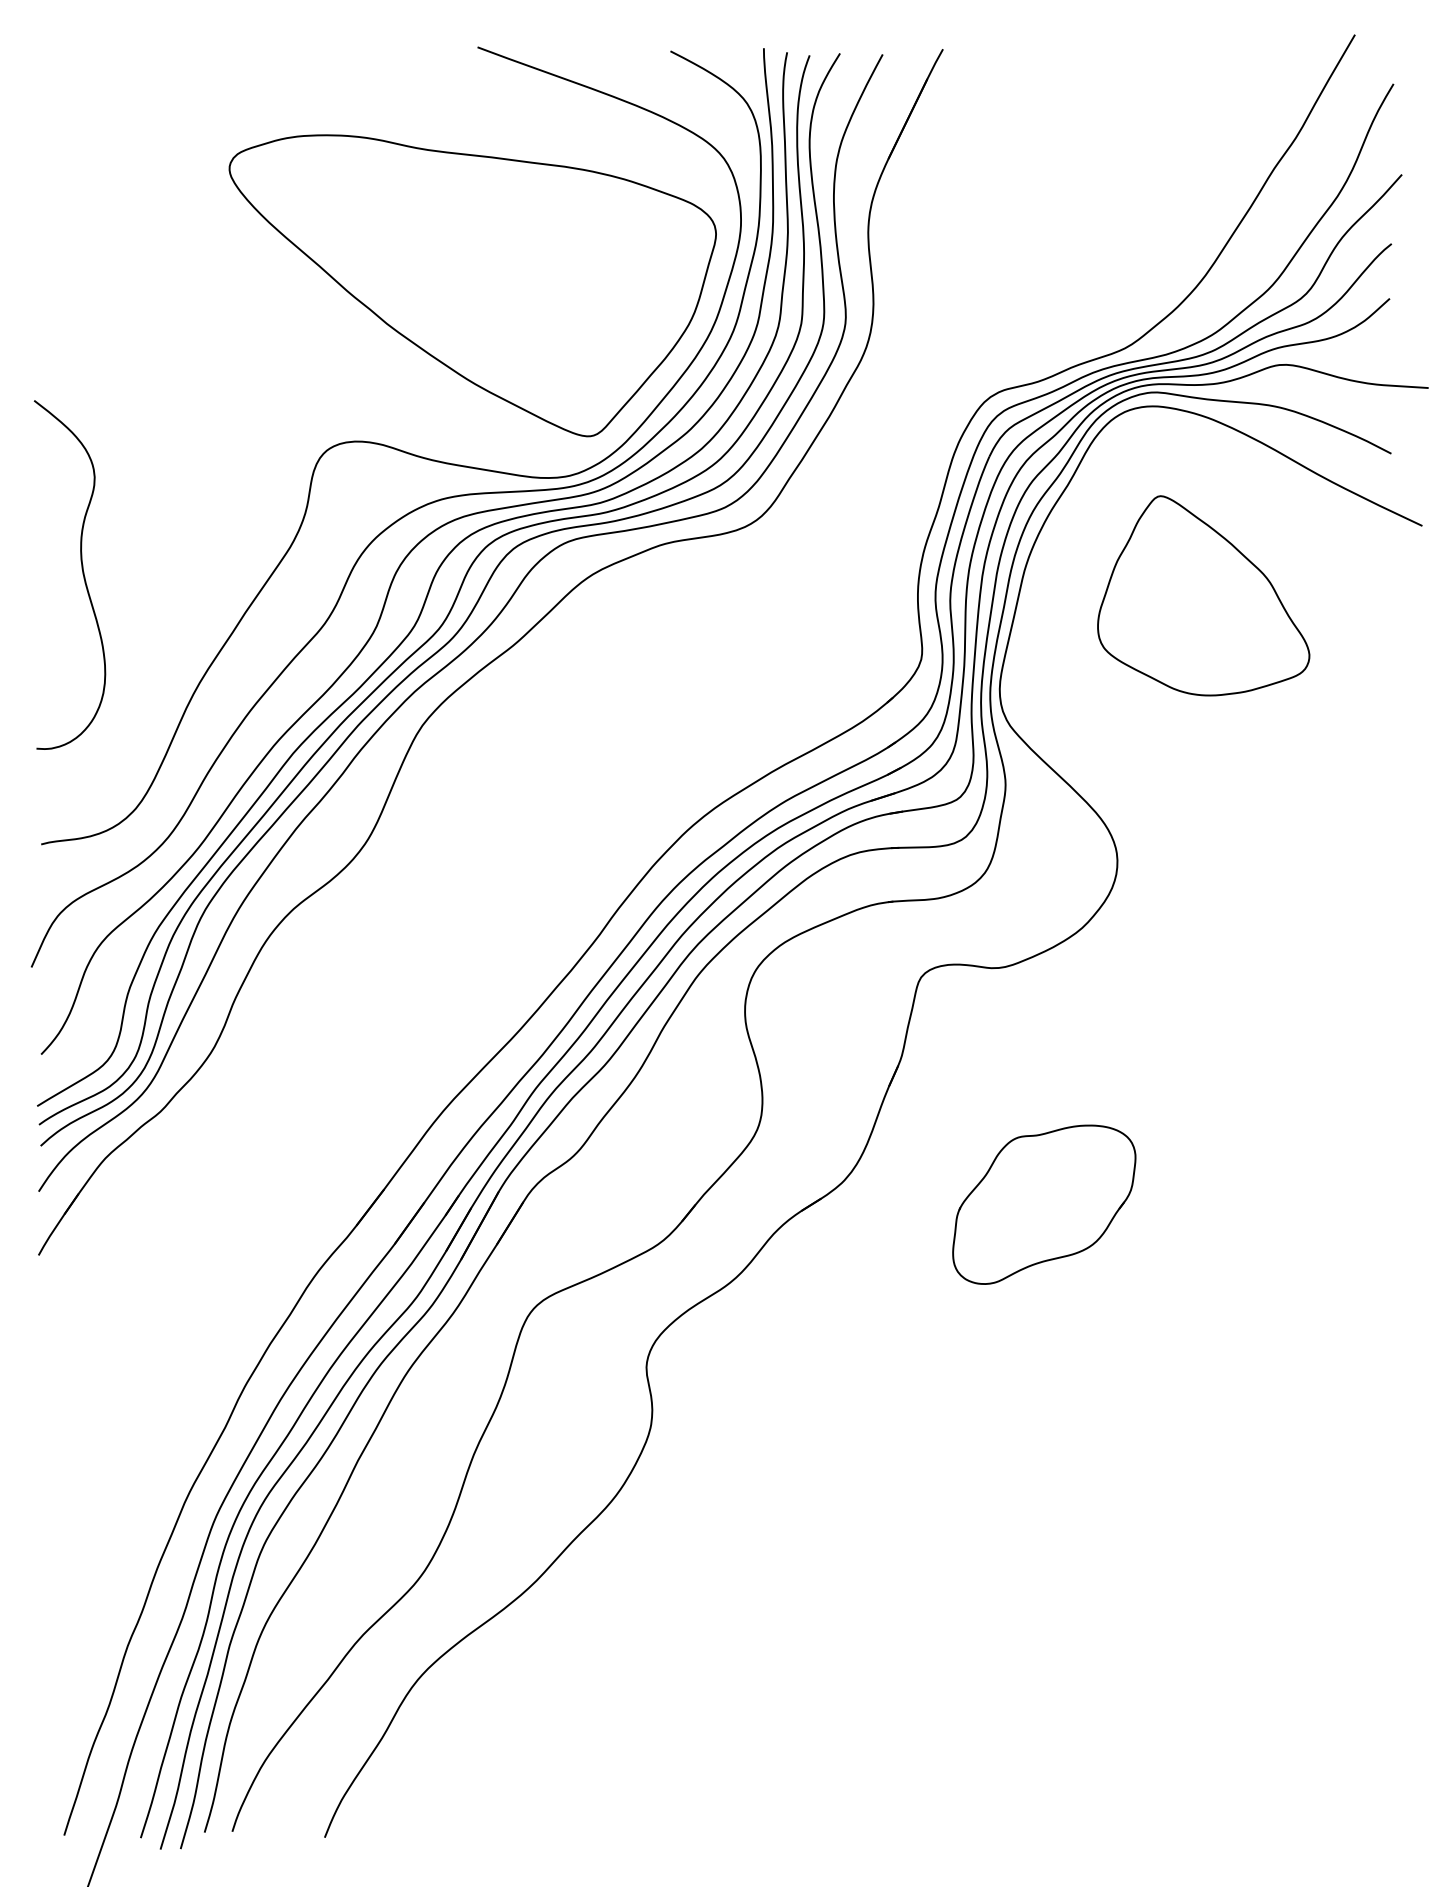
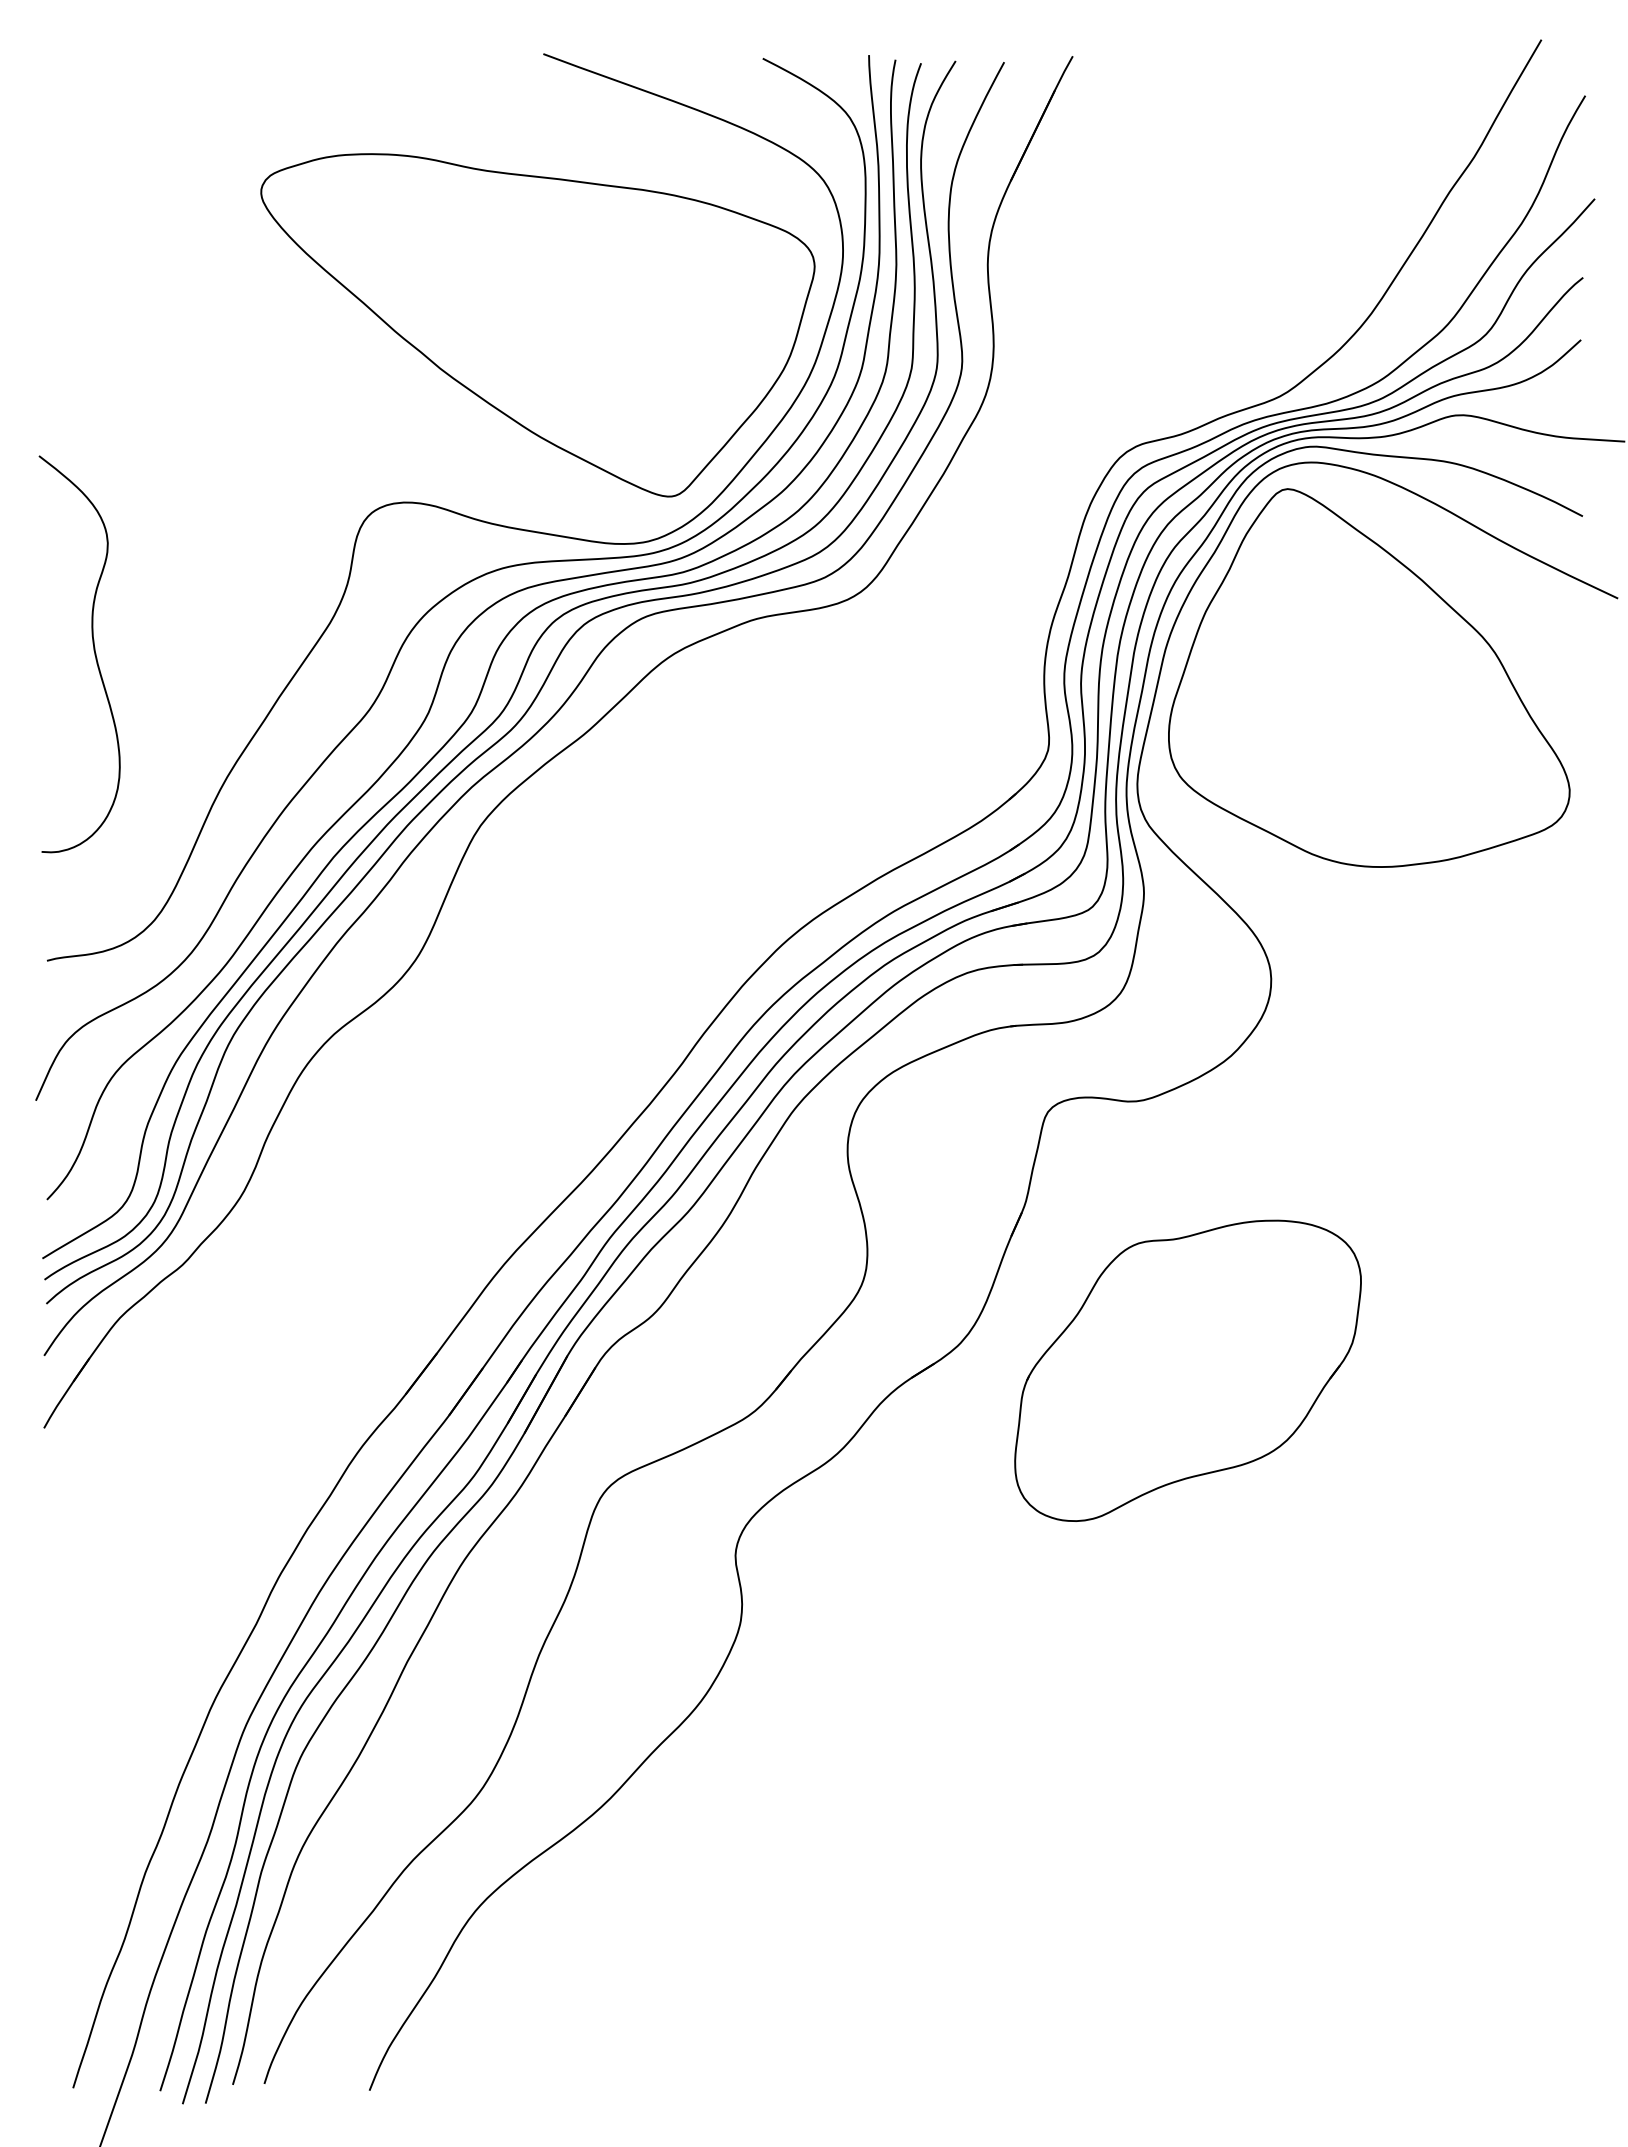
part: (1203, 595) -> (1369, 677), size x1.67
part: (1043, 1204) -> (1187, 1370), size x1.67

